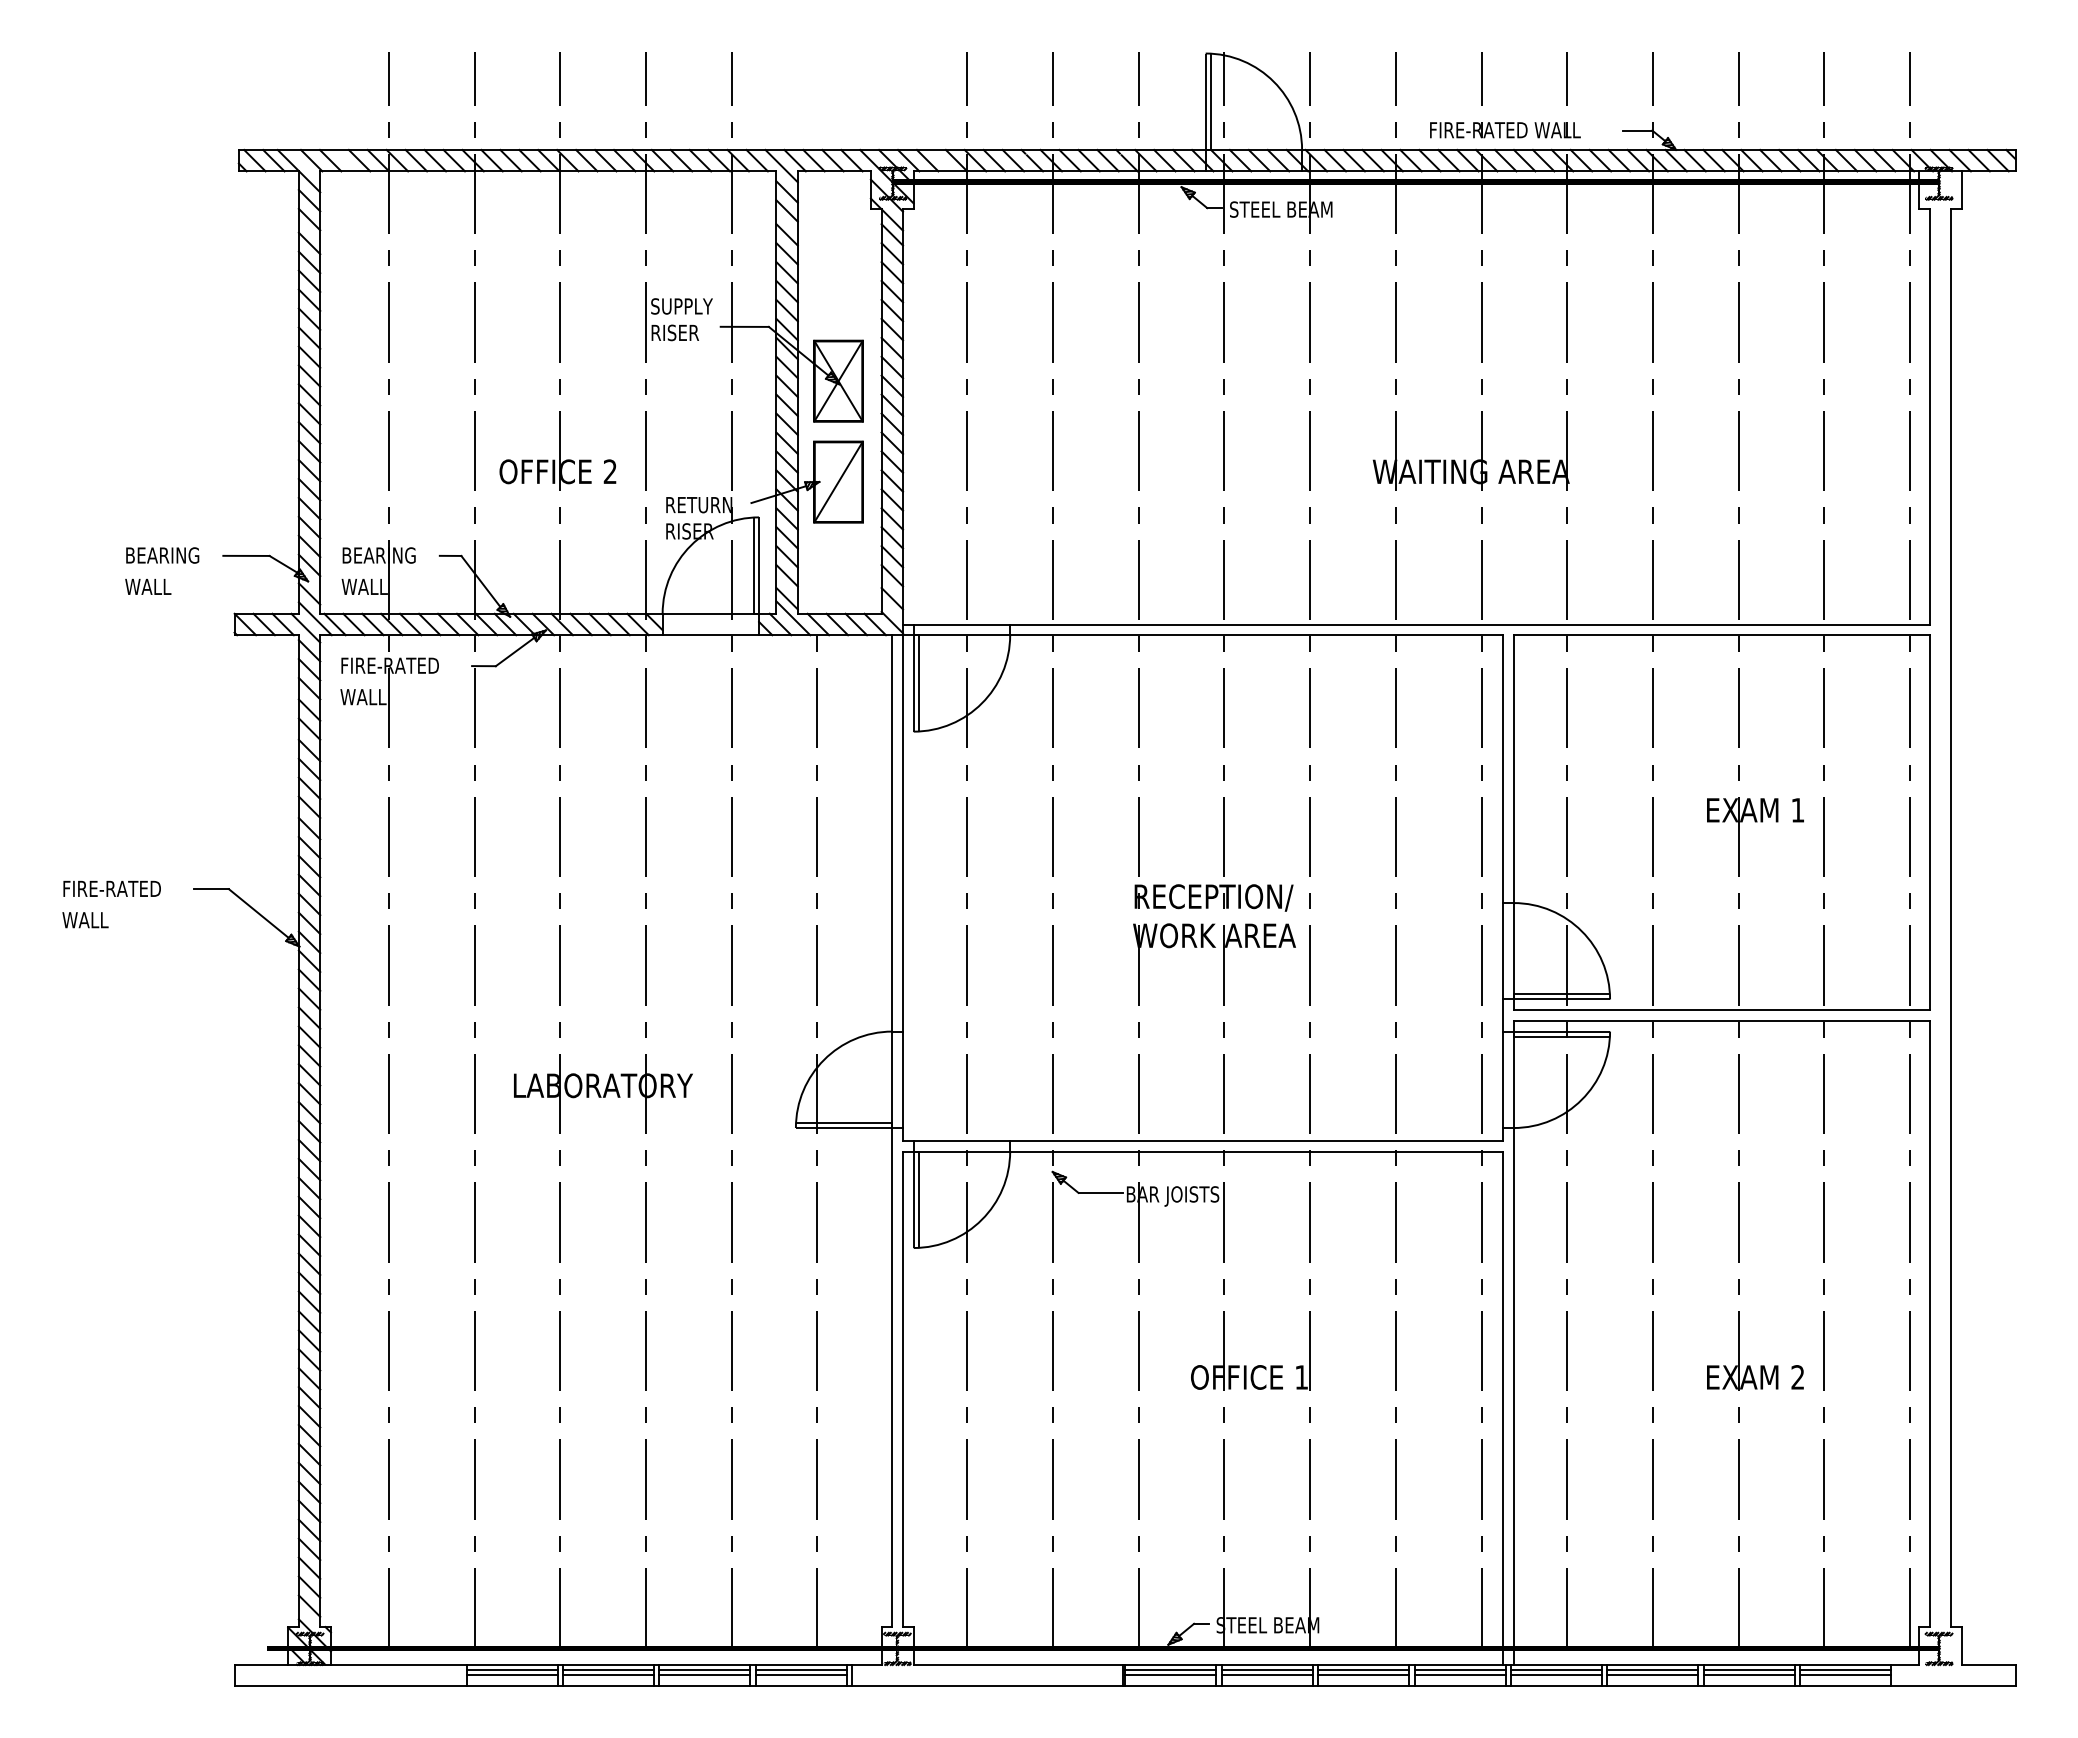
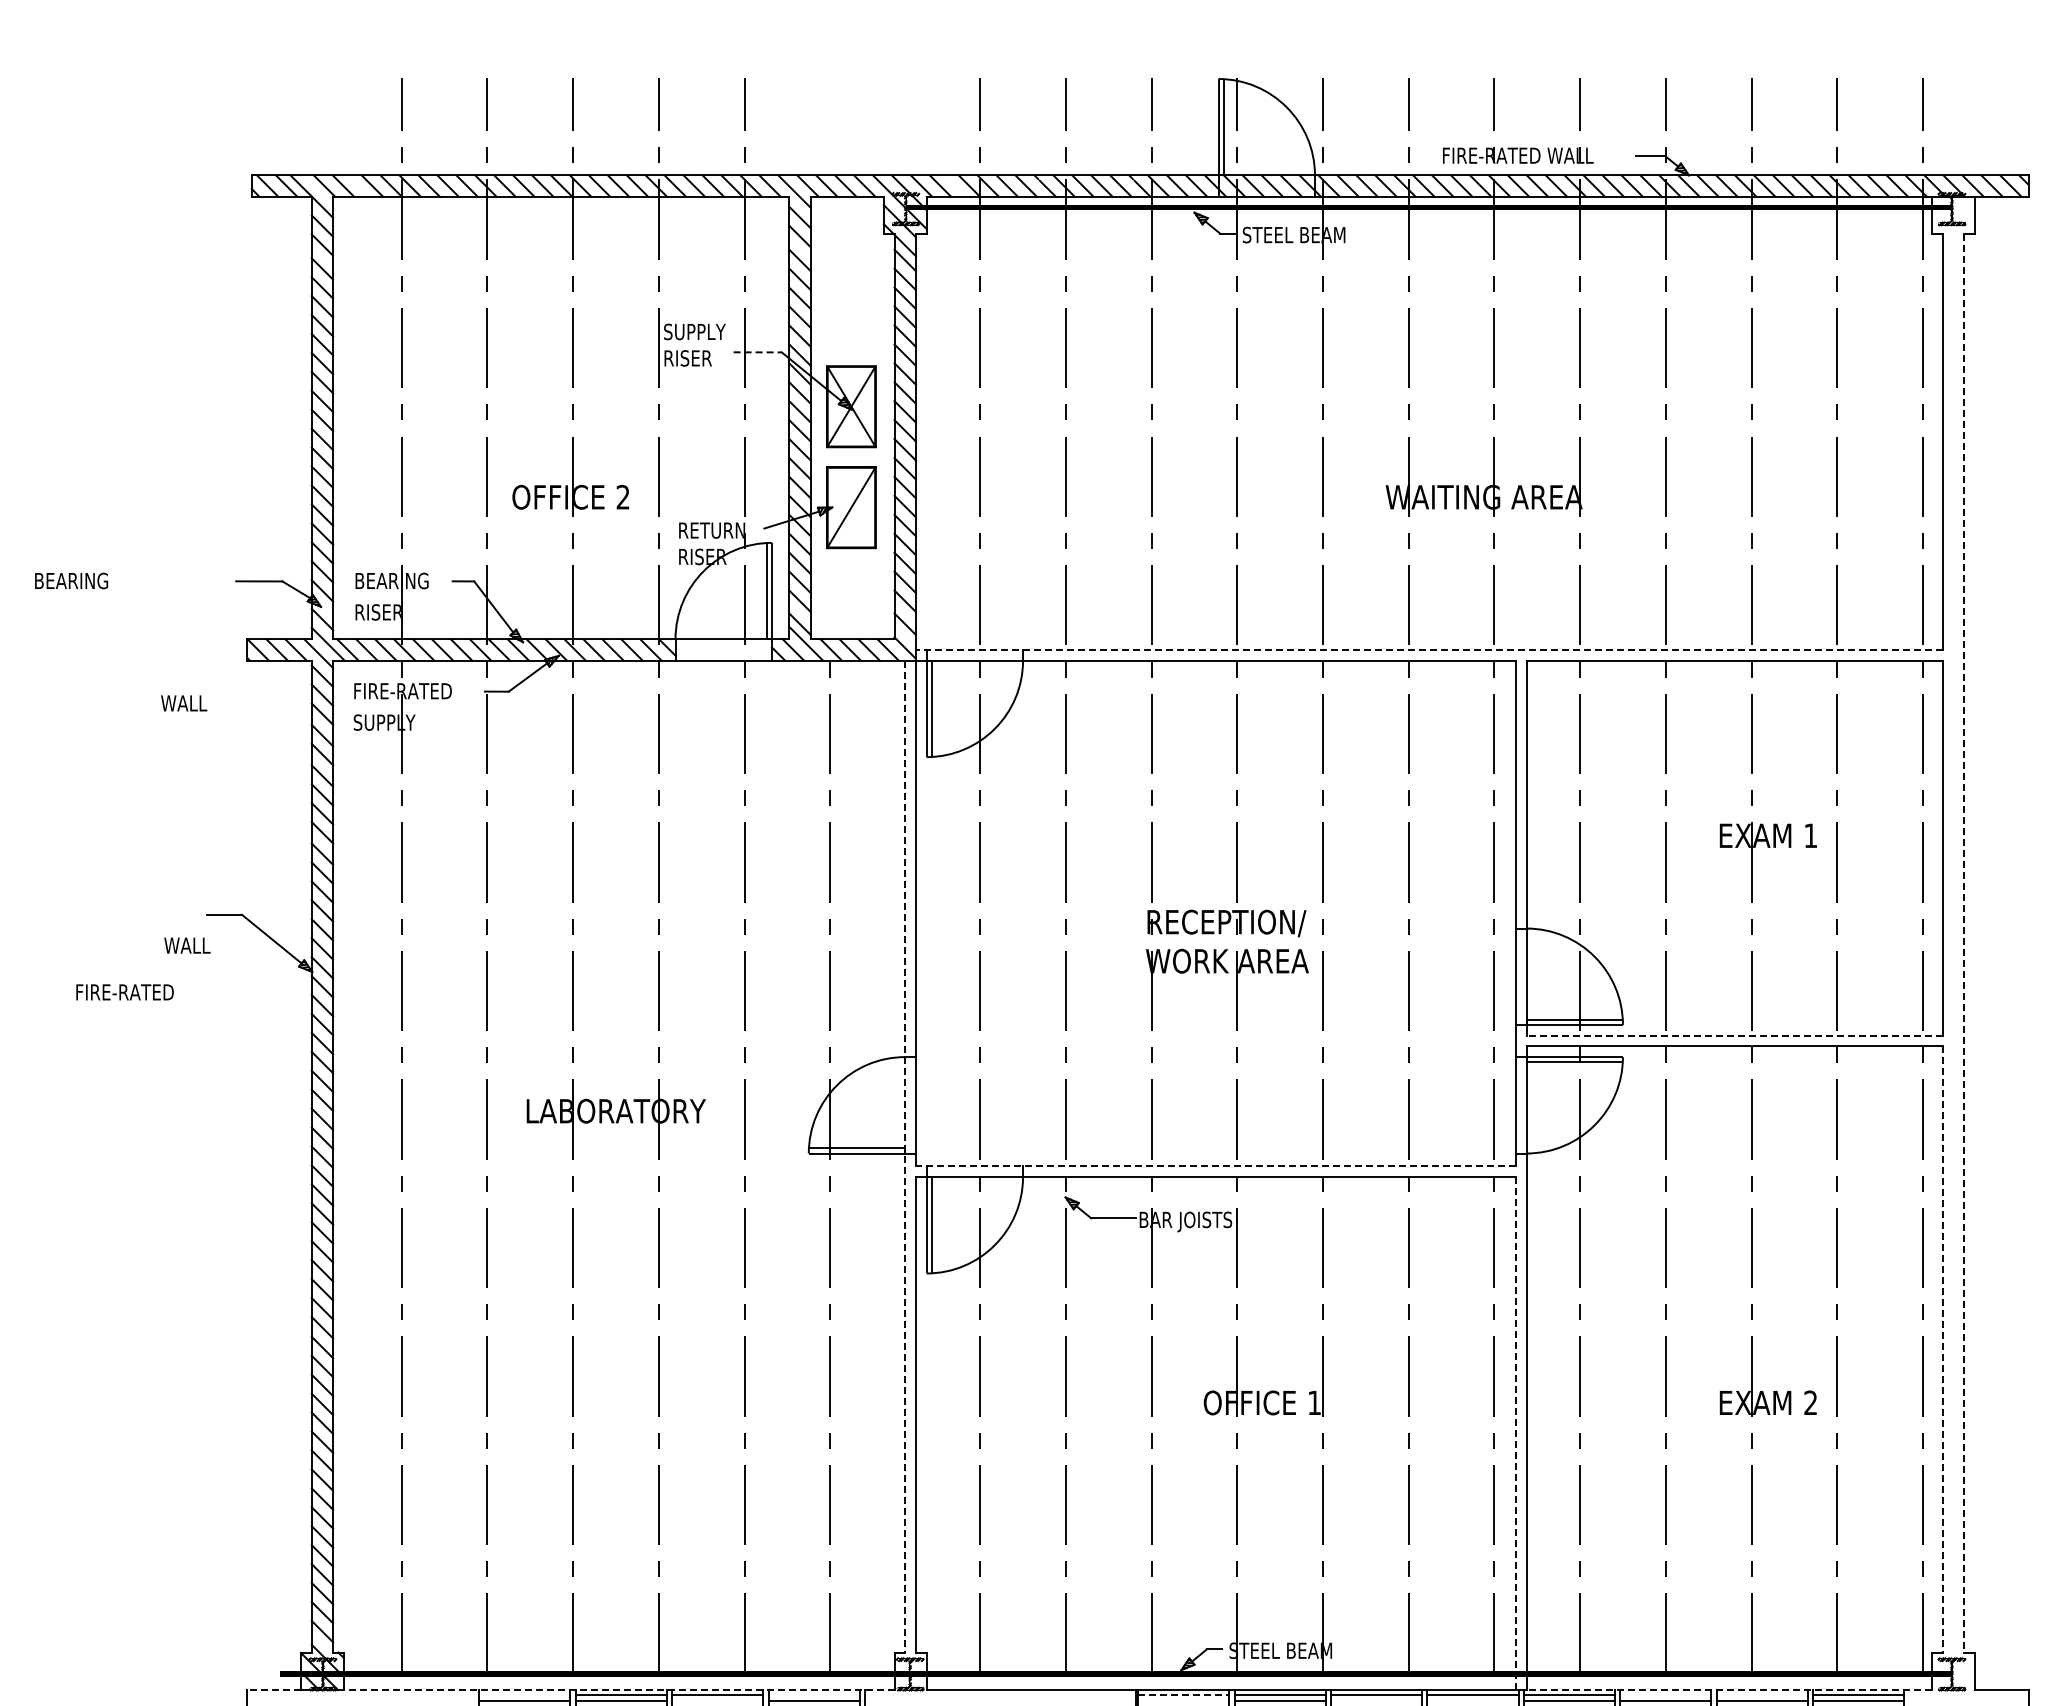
line: (745, 326) -> (758, 351), solid -> dashed
text: (162, 555) -> (71, 580), moved
text: (148, 586) -> (184, 702), moved
text: (365, 586) -> (378, 611), WALL -> RISER
line: (1416, 624) -> (1429, 649), solid -> dashed
text: (371, 696) -> (384, 721), WALL -> SUPPLY
text: (111, 888) -> (124, 991), moved
line: (1951, 918) -> (1964, 943), solid -> dashed
text: (85, 920) -> (187, 945), moved
line: (1721, 1010) -> (1734, 1035), solid -> dashed
line: (892, 1131) -> (905, 1156), solid -> dashed
line: (1202, 1140) -> (1215, 1165), solid -> dashed
line: (1929, 1324) -> (1942, 1349), solid -> dashed
line: (1502, 1408) -> (1515, 1433), solid -> dashed
line: (261, 1664) -> (274, 1689), solid -> dashed
line: (605, 1664) -> (618, 1689), solid -> dashed
line: (1716, 1664) -> (1729, 1689), solid -> dashed
line: (511, 1669) -> (524, 1694), removed
line: (800, 1669) -> (813, 1694), removed
line: (1170, 1669) -> (1183, 1694), solid -> dashed
line: (1652, 1669) -> (1665, 1694), removed
line: (1748, 1669) -> (1761, 1694), removed
line: (704, 1675) -> (717, 1700), removed
line: (1170, 1675) -> (1183, 1700), removed
line: (1363, 1675) -> (1376, 1700), removed
line: (1459, 1675) -> (1472, 1700), removed

